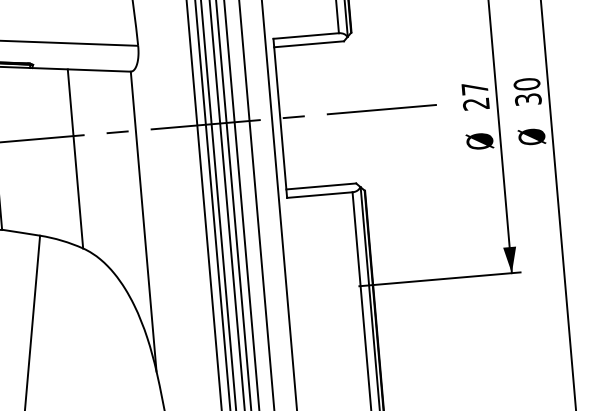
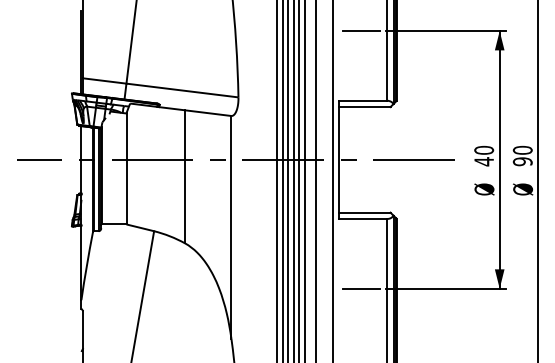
text: (476, 95) -> (484, 155), 27 -> 40
text: (527, 99) -> (522, 161), 30 -> 90
line: (324, 288) -> (360, 288), added

